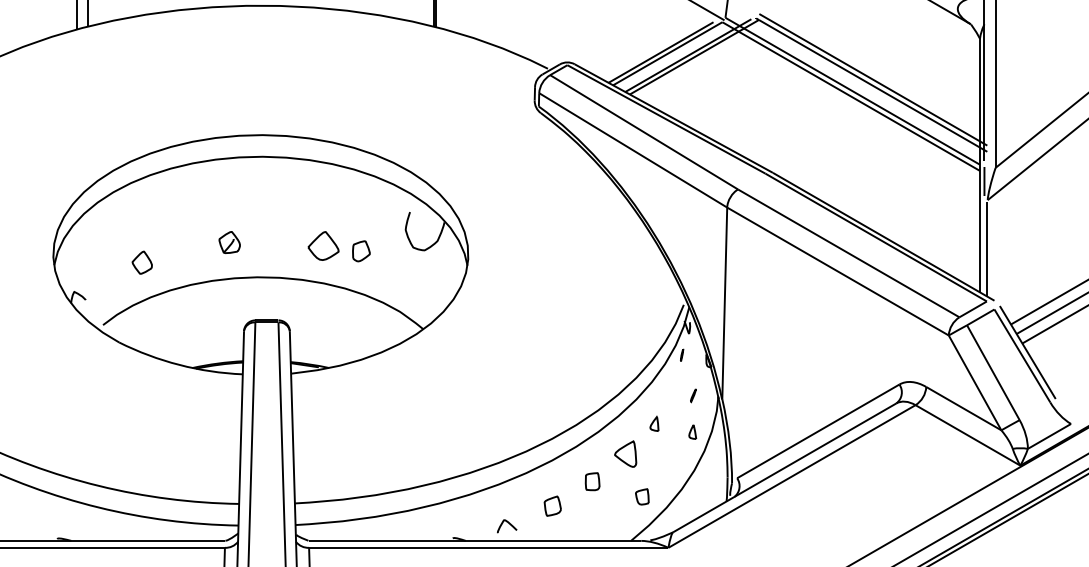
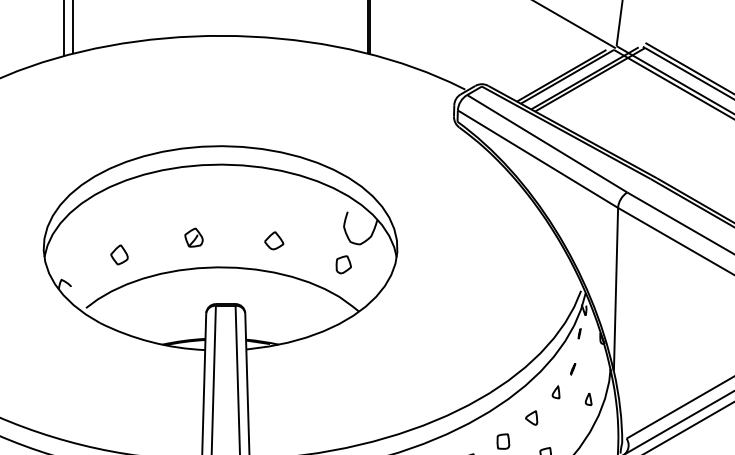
part: (323, 246) -> (273, 241), size x0.71
part: (361, 251) -> (343, 264), moved
part: (693, 395) -> (573, 368), moved
part: (625, 453) -> (531, 417), size x0.62

